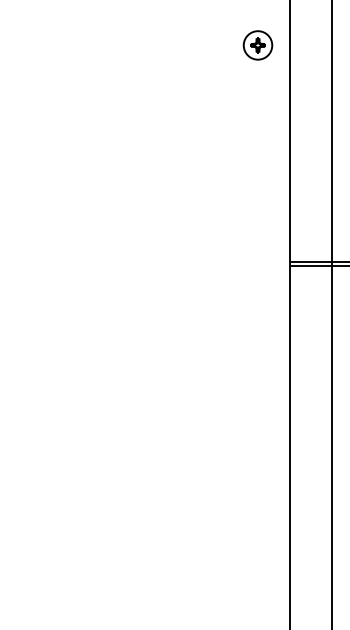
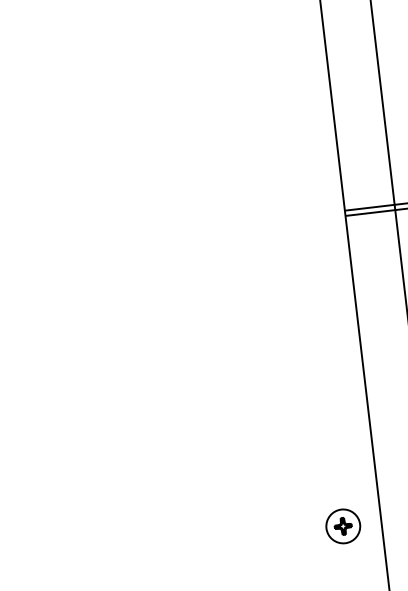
part: (257, 524) -> (342, 525), added

